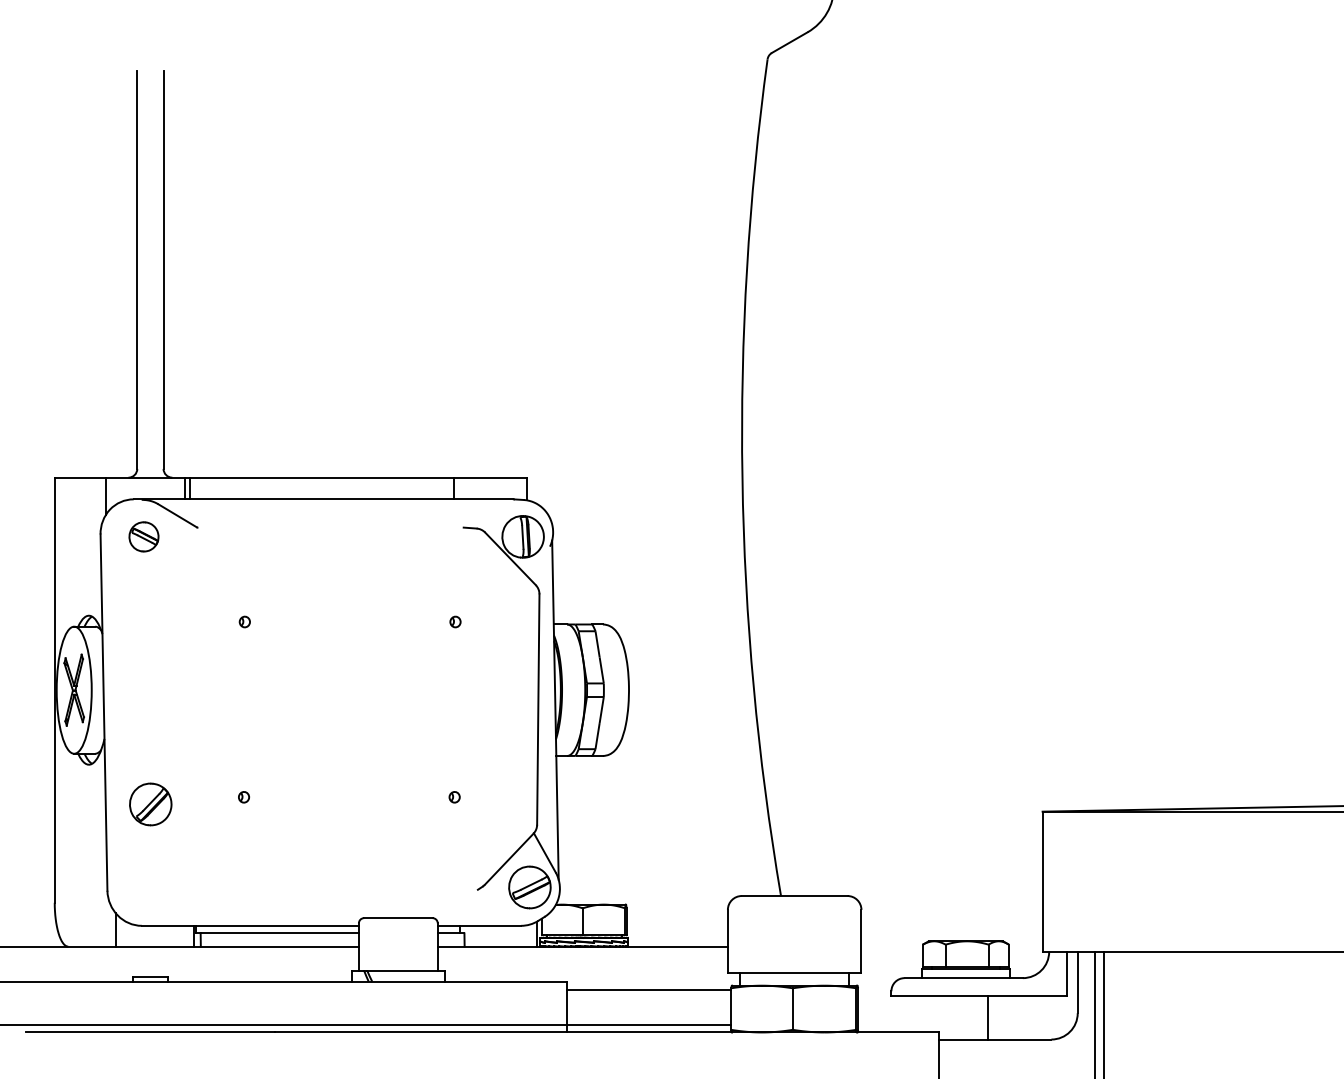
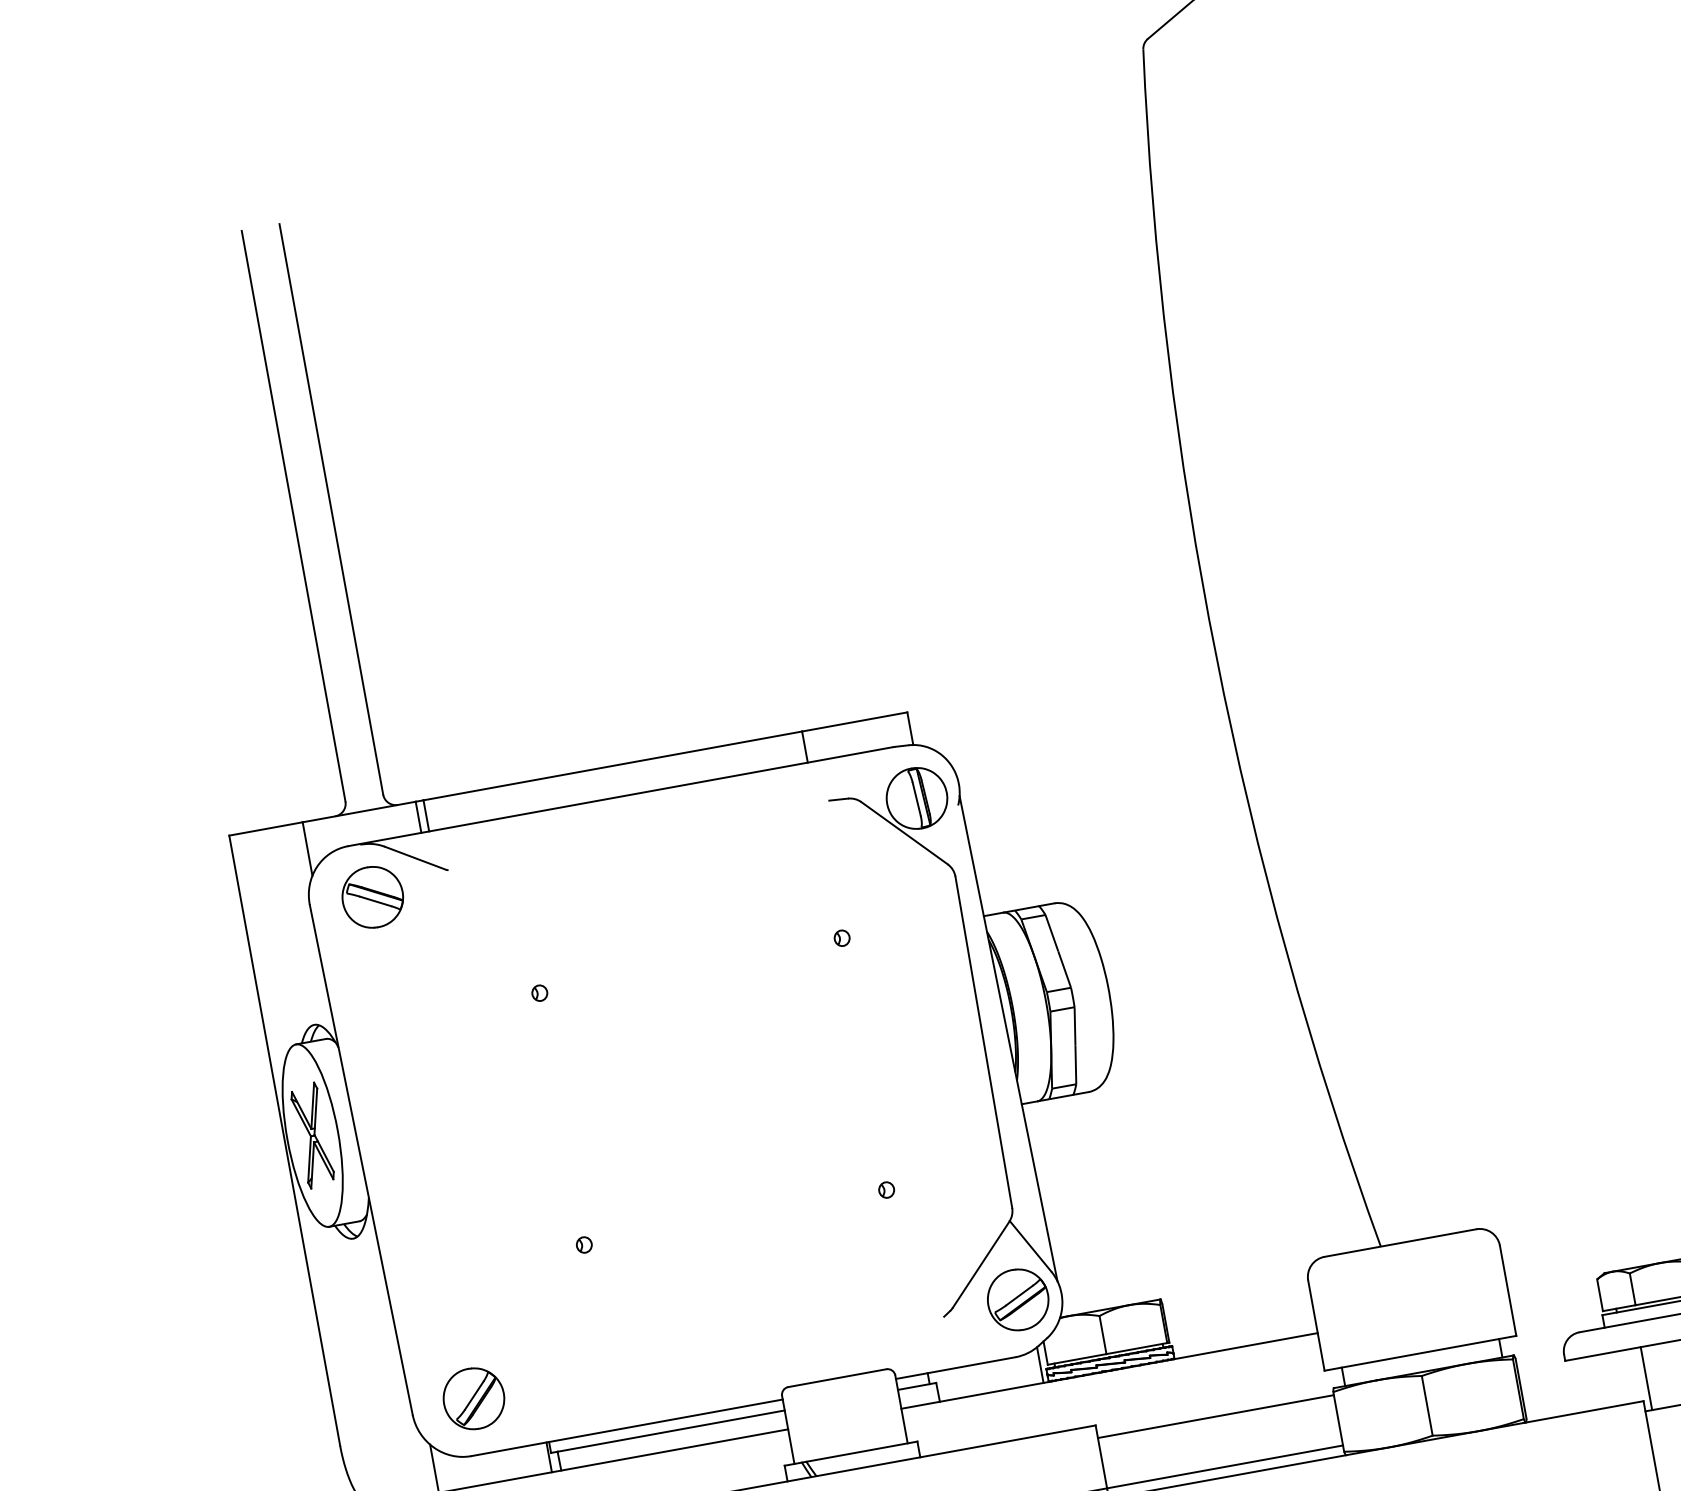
part: (143, 536) -> (372, 896), size x1.43
part: (150, 804) -> (473, 1398), moved
line: (943, 1017) -> (1645, 1378), added

